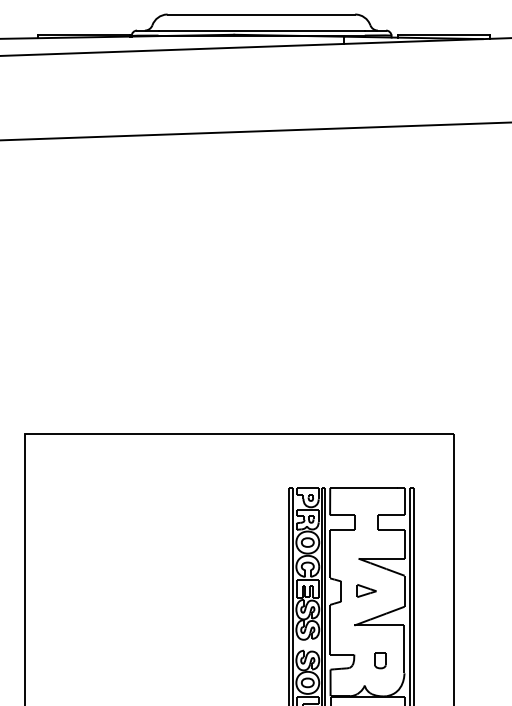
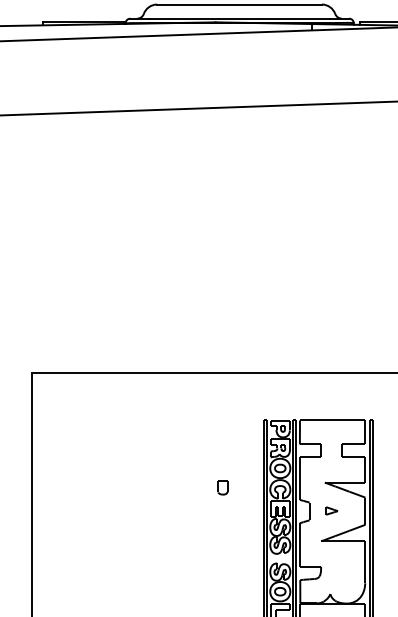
part: (366, 590) -> (331, 510), size x0.7
part: (380, 660) -> (222, 487), moved

